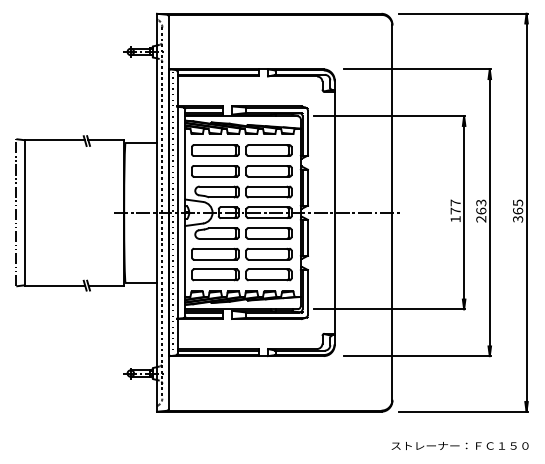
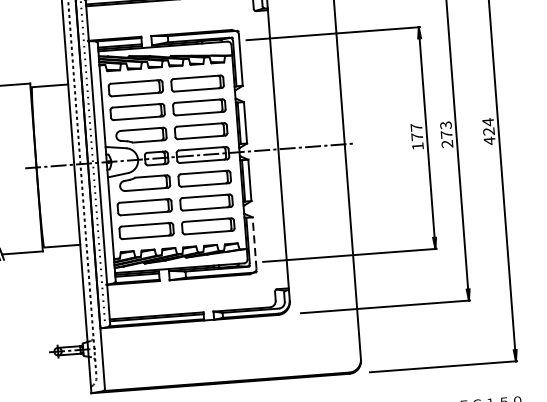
text: (481, 210) -> (446, 134), 263 -> 273
text: (518, 210) -> (489, 130), 365 -> 424
line: (307, 291) -> (253, 242), solid -> dashed

